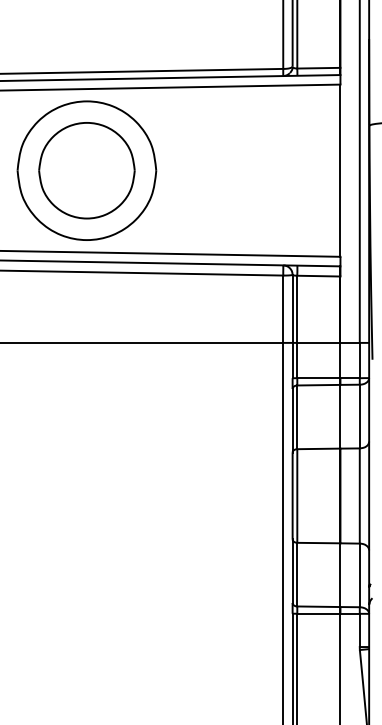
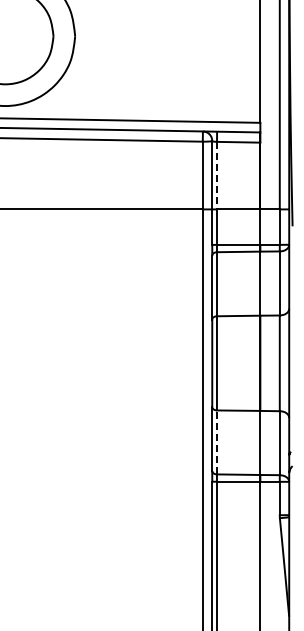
line: (297, 309) -> (217, 175), solid -> dashed
line: (297, 574) -> (217, 442), solid -> dashed

